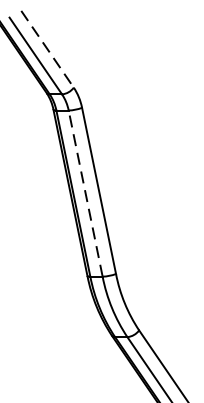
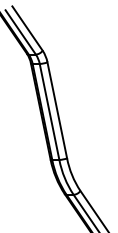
line: (47, 49) -> (27, 28), dashed -> solid
line: (85, 192) -> (49, 111), dashed -> solid

